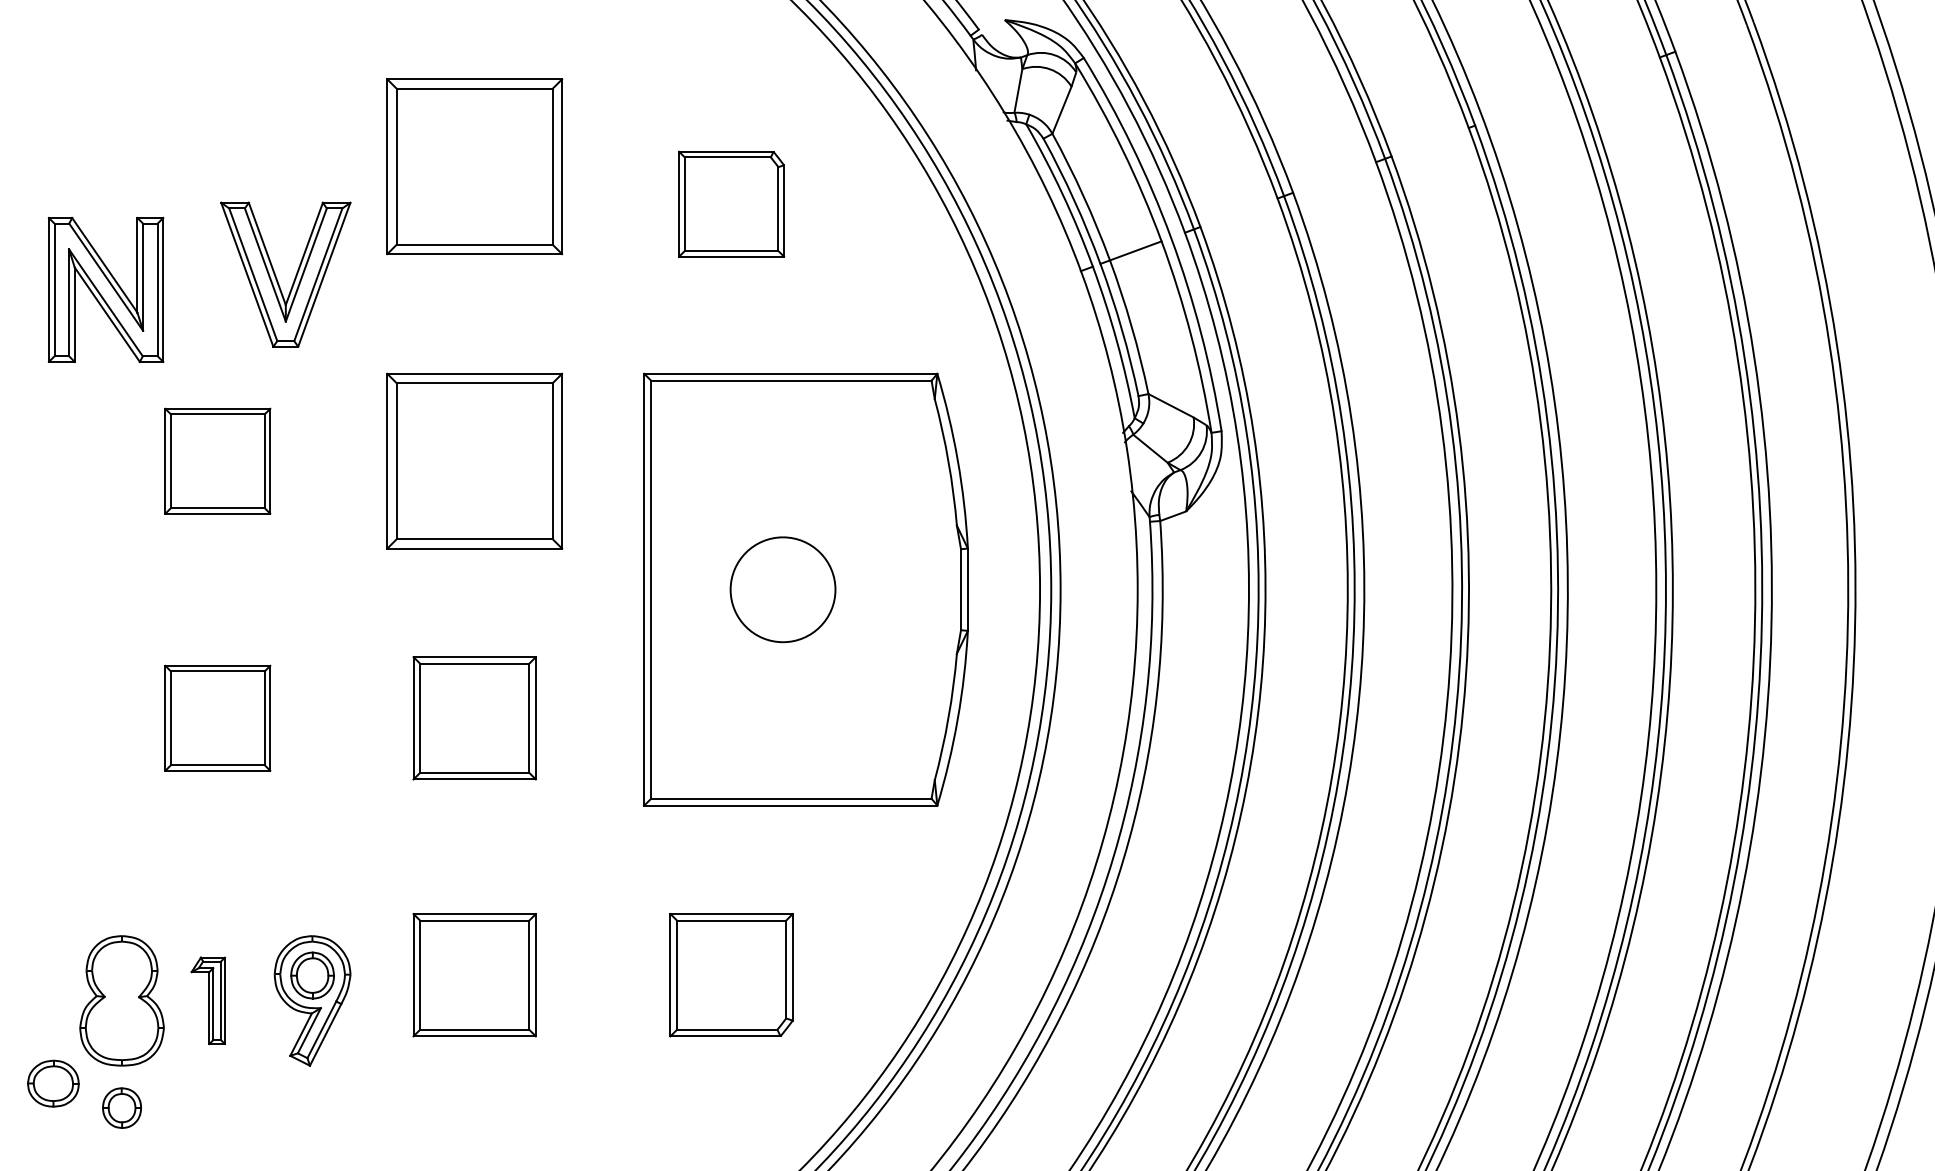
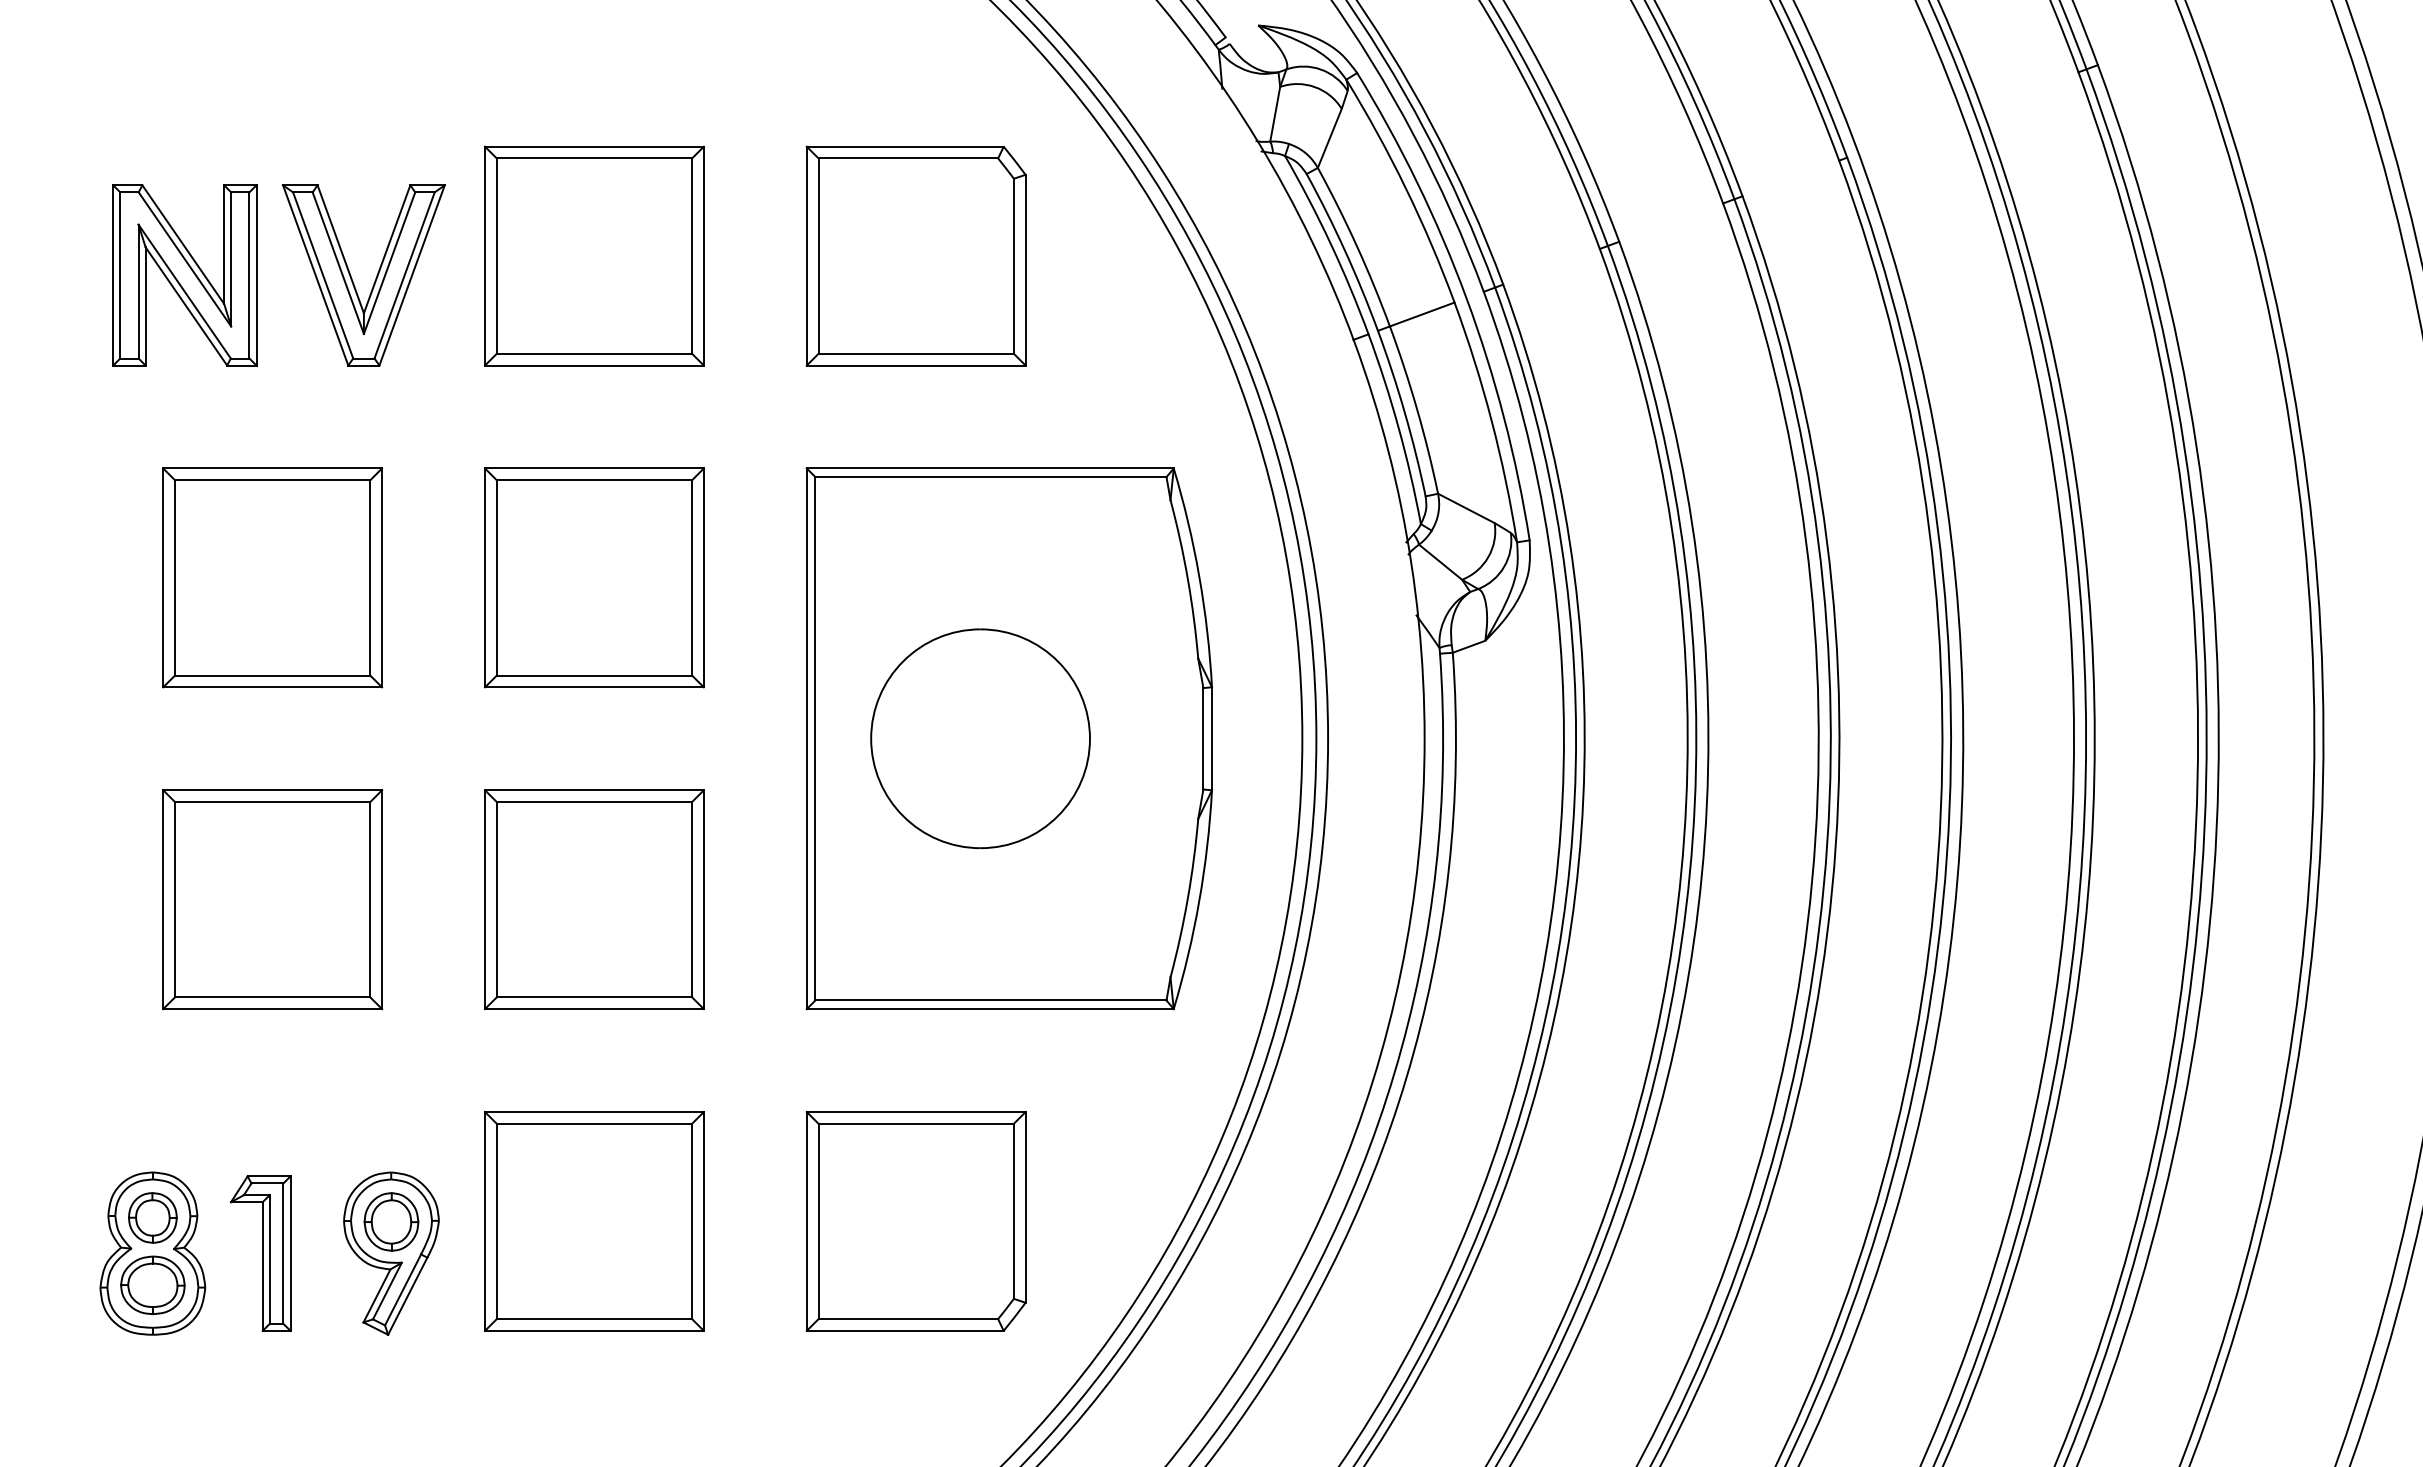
part: (474, 166) -> (594, 255), moved
part: (731, 203) -> (915, 255), size x1.67
part: (276, 277) -> (352, 278), moved
part: (105, 290) -> (184, 275), moved
part: (217, 460) -> (272, 577), size x1.67
part: (783, 589) -> (980, 738), size x1.67
part: (217, 718) -> (272, 899), size x1.67
part: (474, 718) -> (594, 899), size x1.43
part: (474, 975) -> (594, 1221), size x1.43
part: (731, 975) -> (915, 1221), size x1.43
part: (208, 1000) -> (260, 1253), size x1.43
part: (53, 1083) -> (152, 1285), moved
part: (121, 1107) -> (152, 1217), moved

